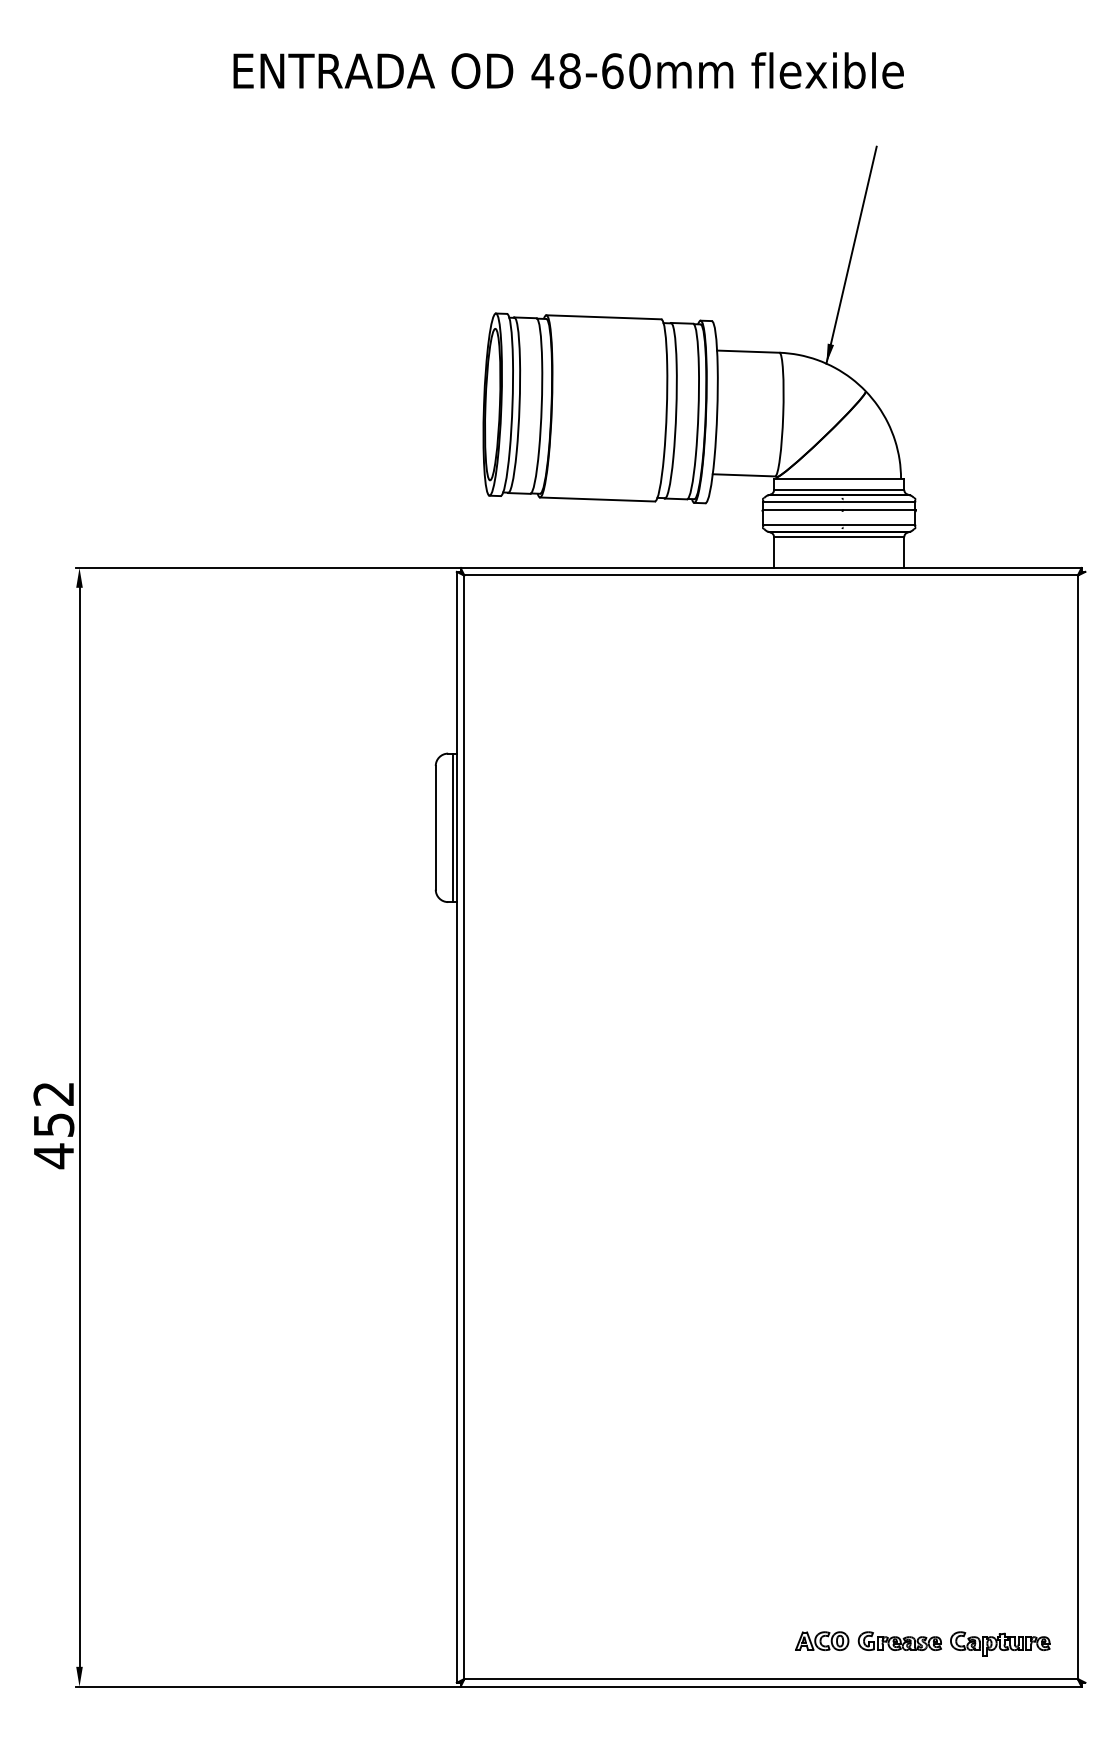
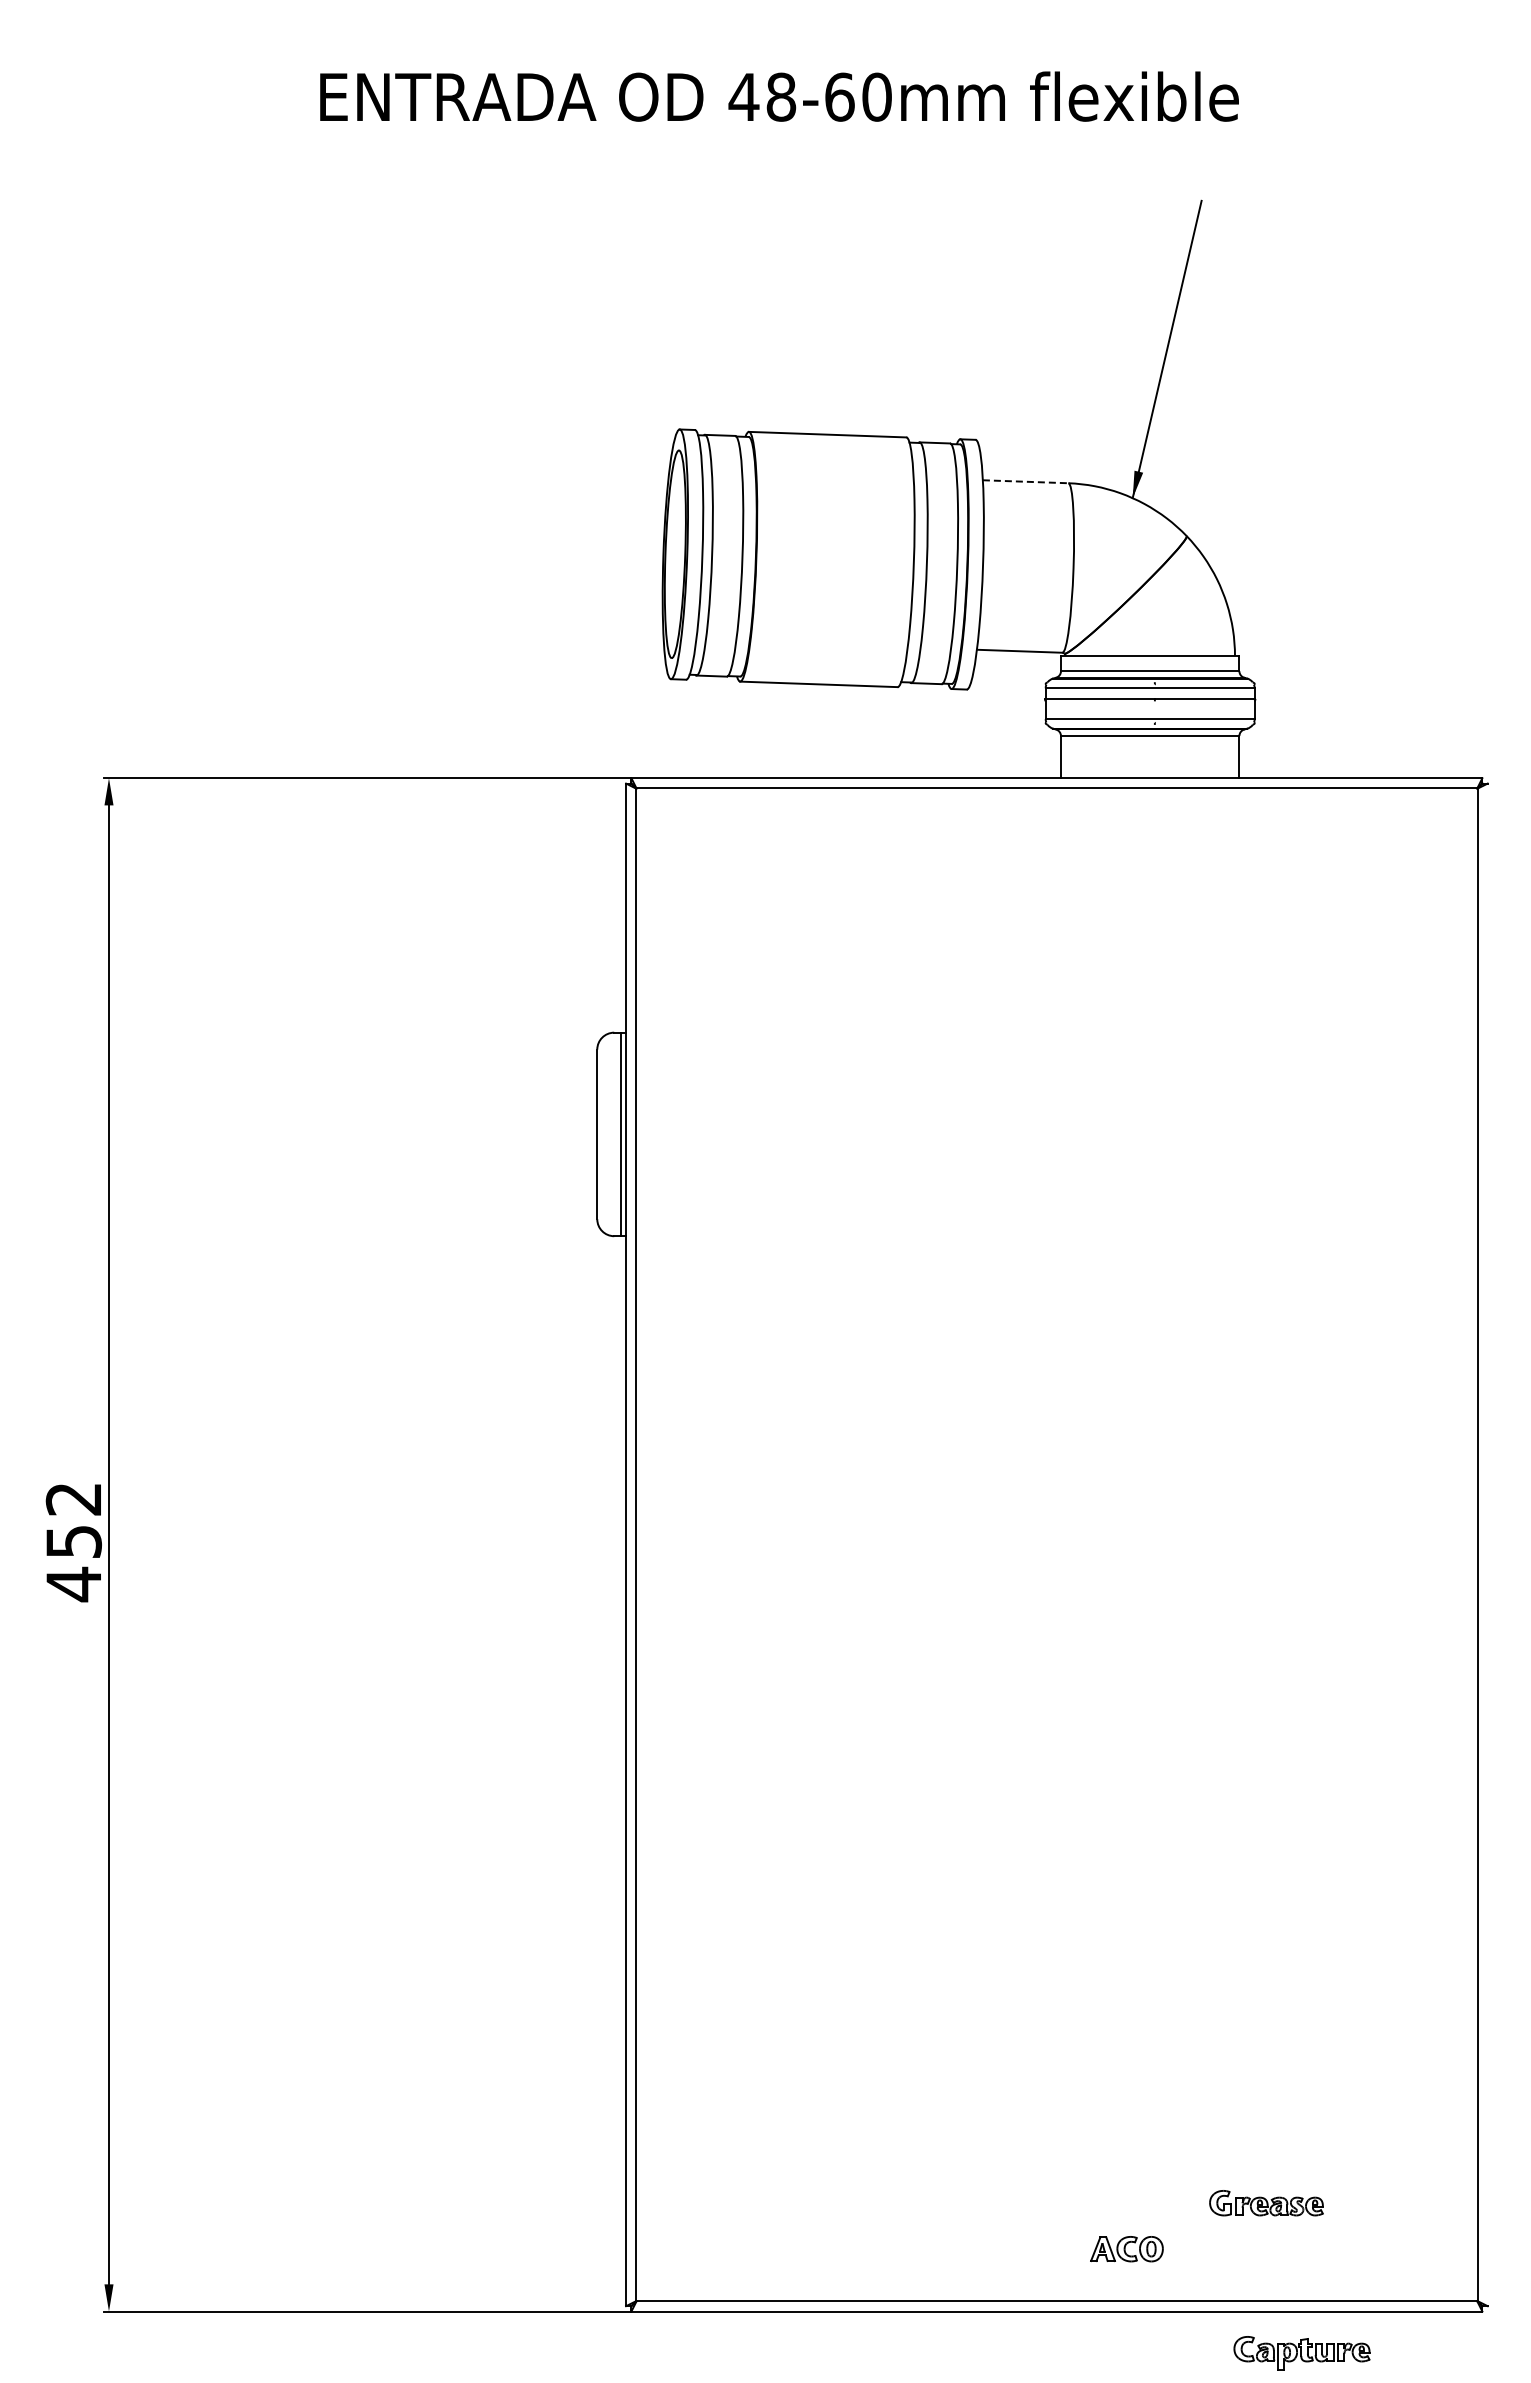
line: (748, 351) -> (1025, 481), solid -> dashed
part: (899, 1641) -> (1266, 2203), moved
part: (999, 1644) -> (1301, 2353), moved

